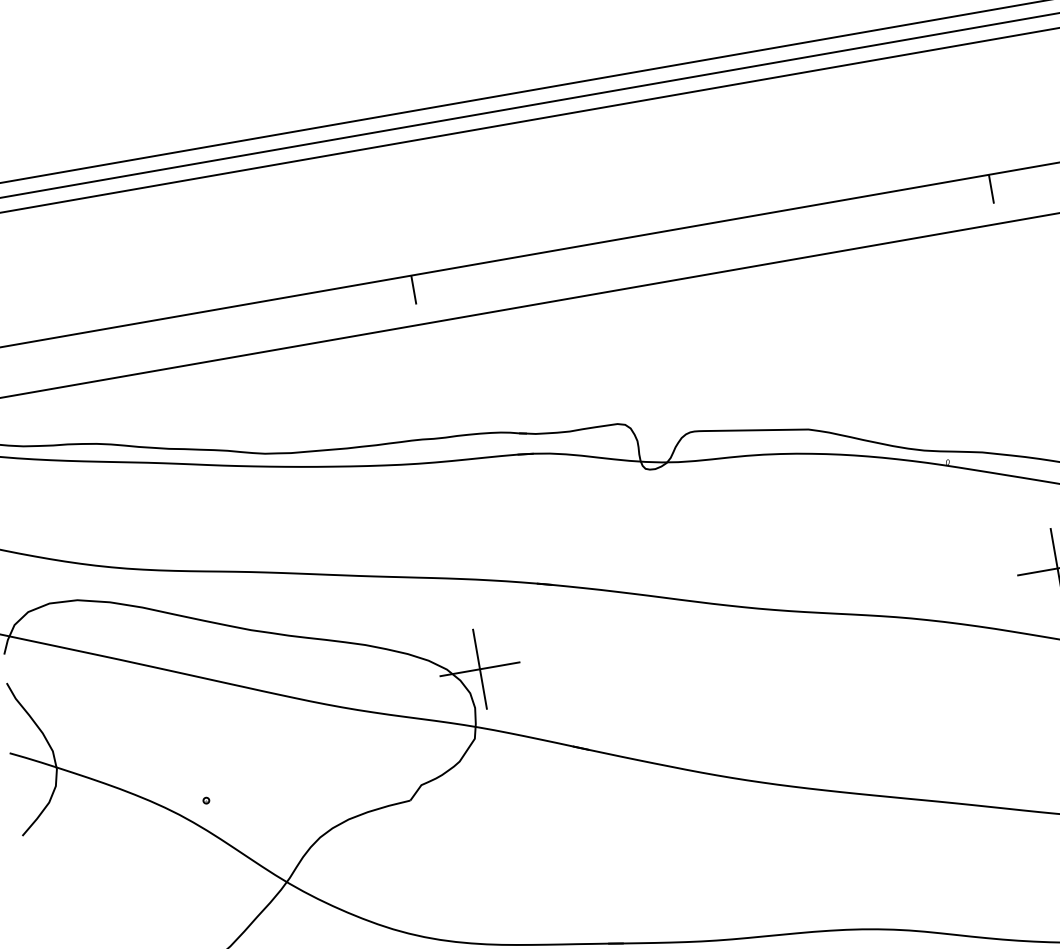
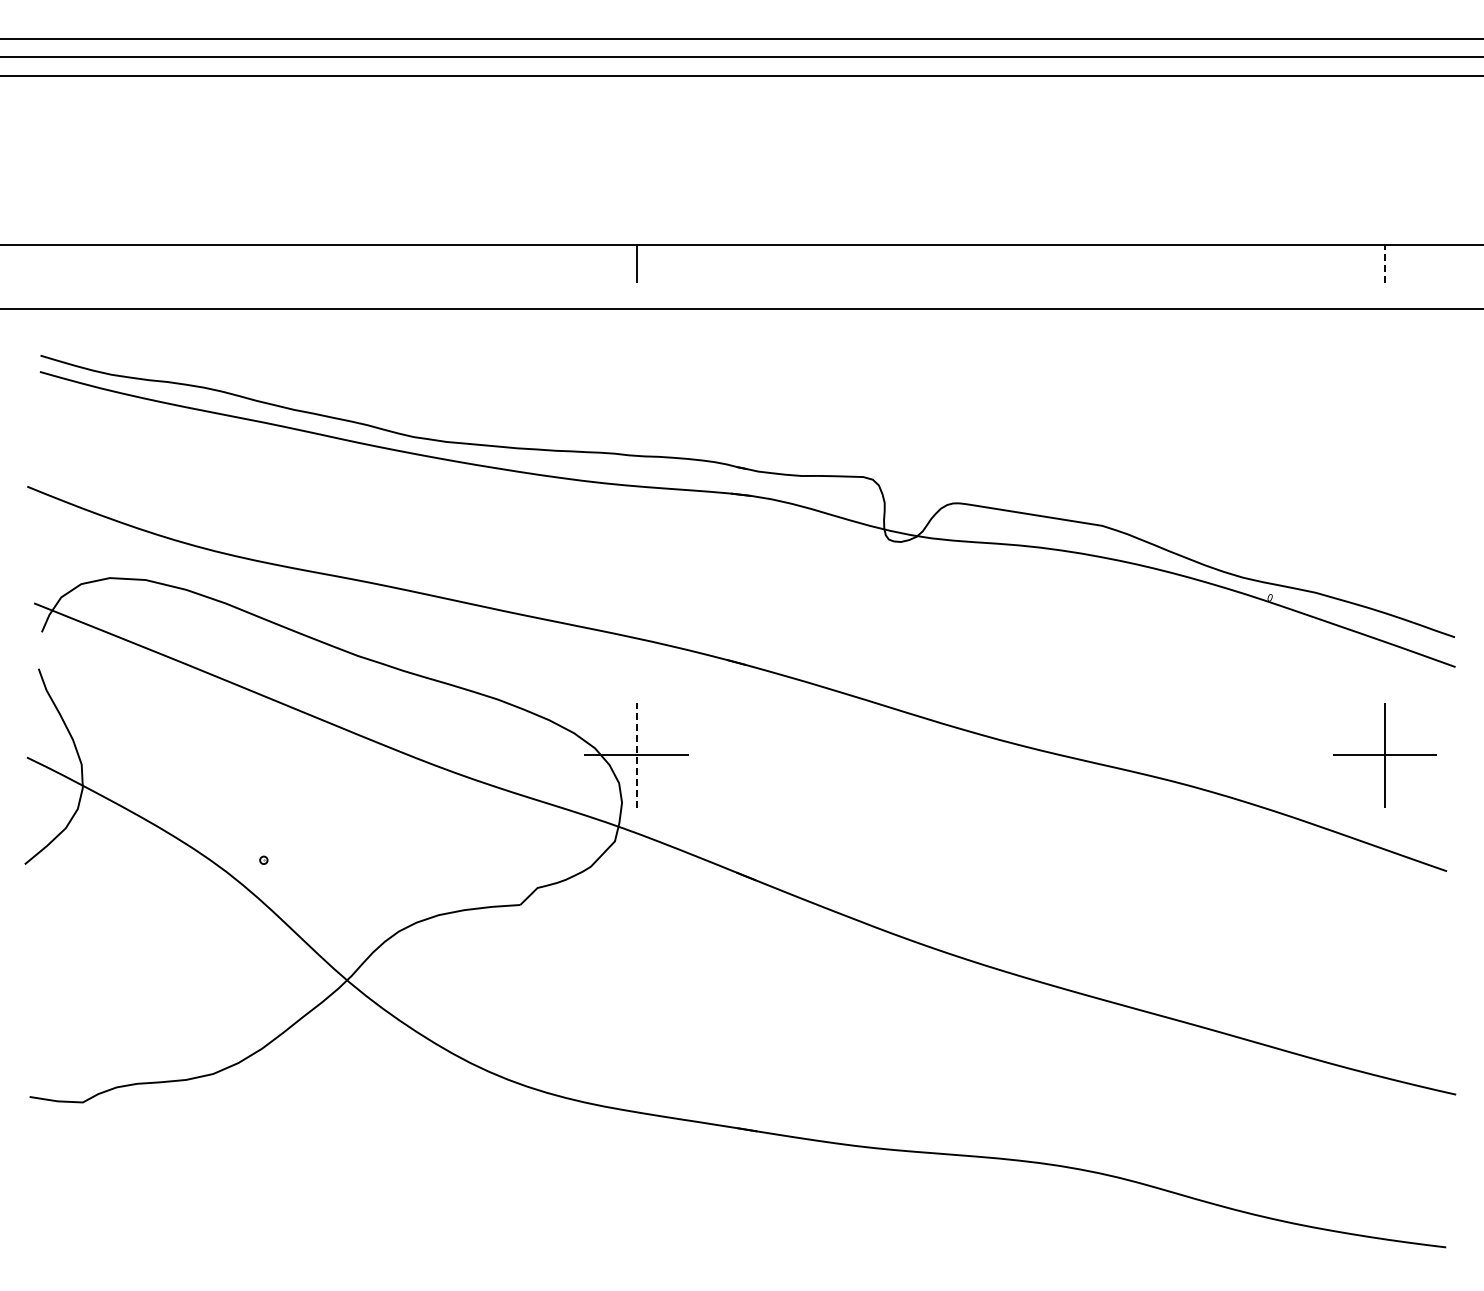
line: (991, 188) -> (1384, 263), solid -> dashed
line: (479, 669) -> (636, 755), solid -> dashed

